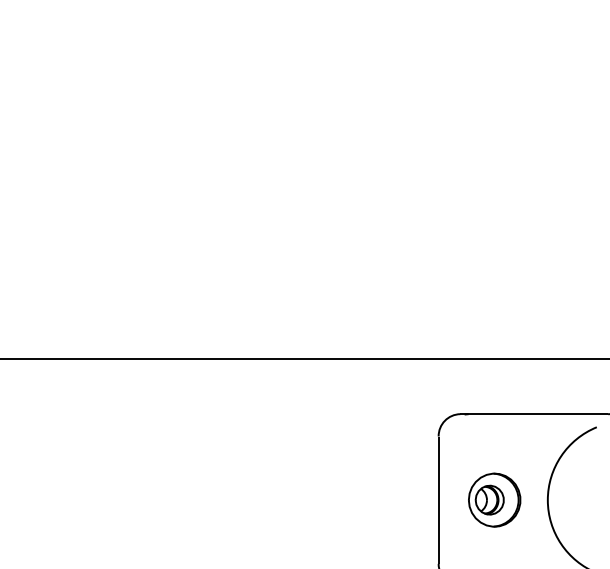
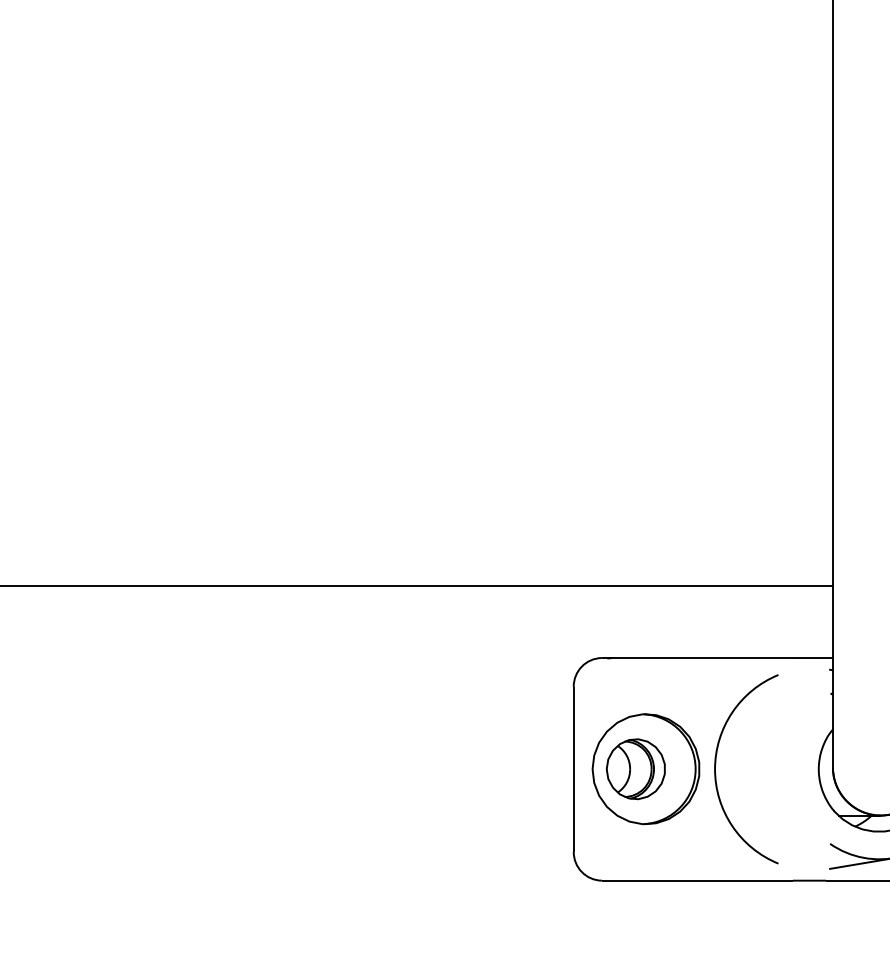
part: (494, 500) -> (646, 769), size x1.6

